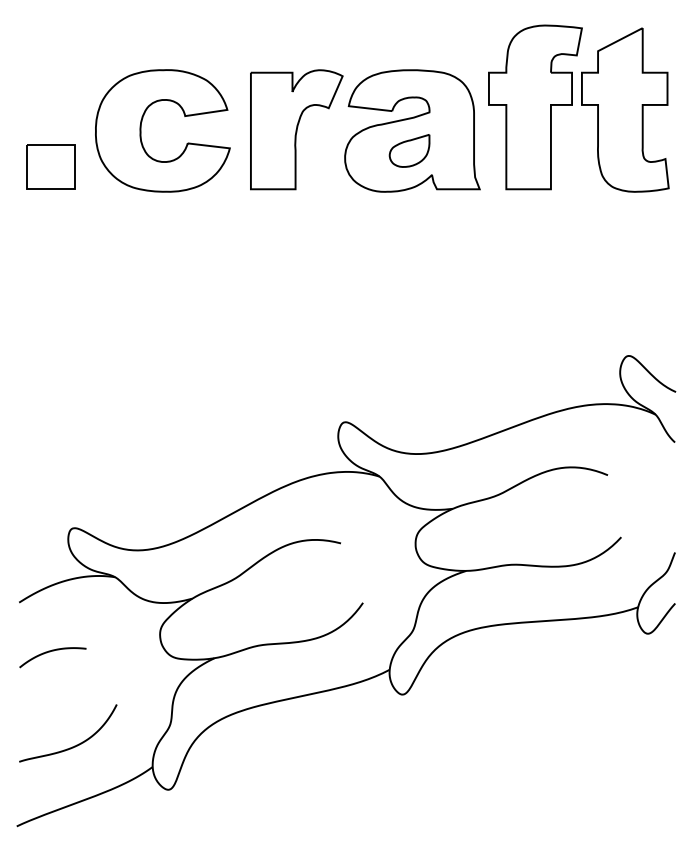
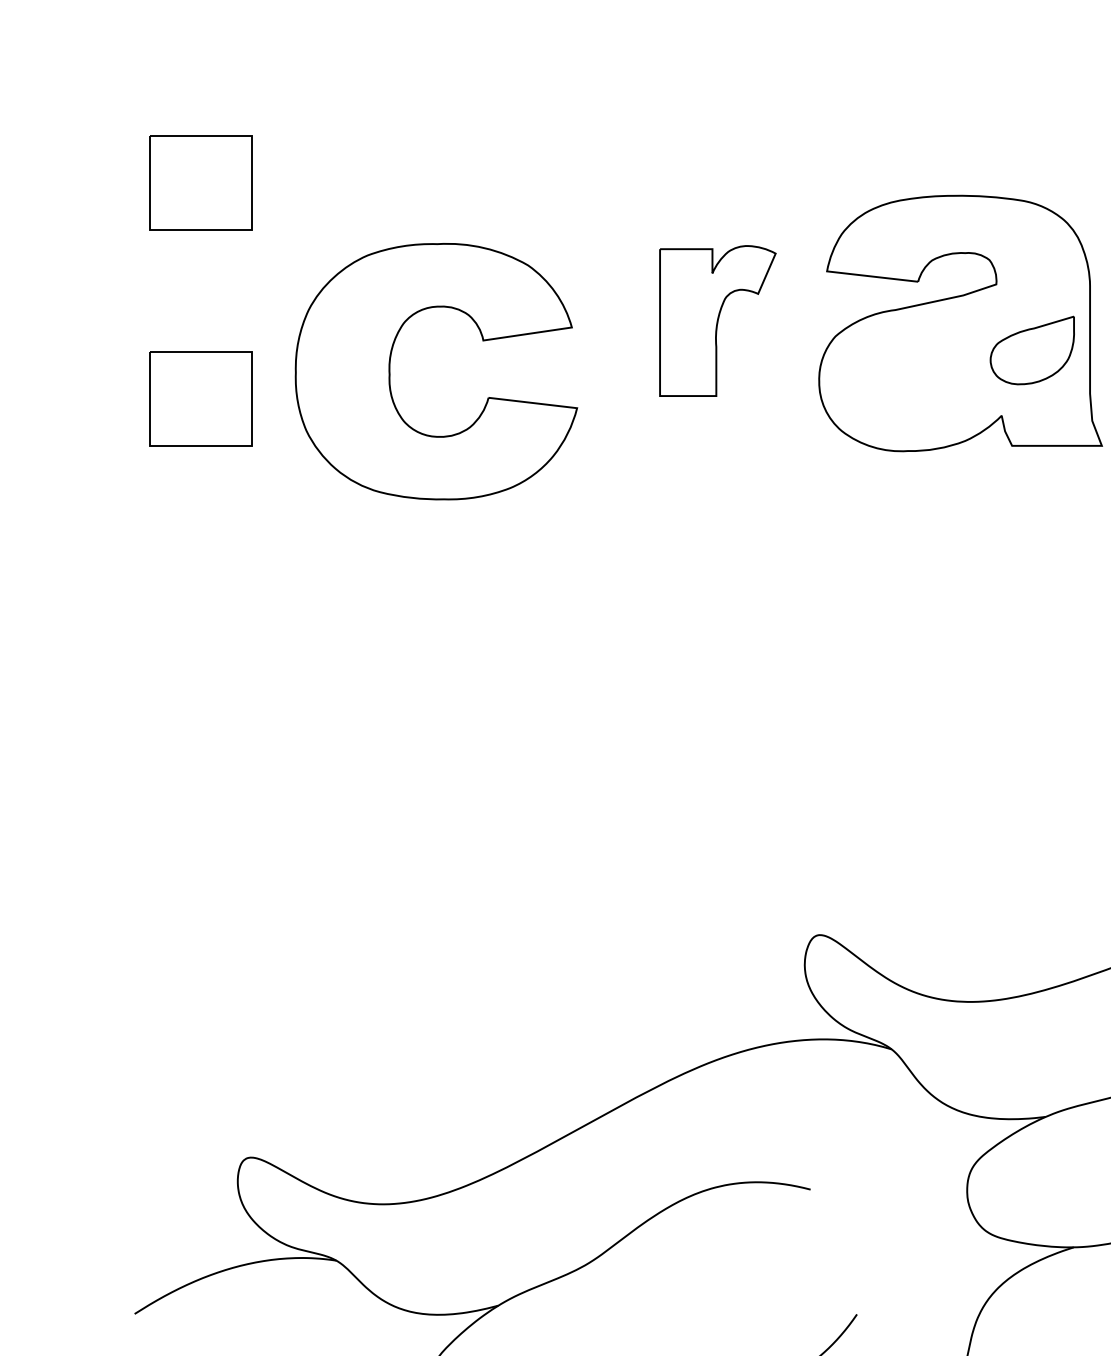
part: (50, 63) -> (200, 181), added
part: (296, 129) -> (717, 320), size x0.6
part: (141, 130) -> (391, 370), moved
part: (409, 150) -> (1032, 349), moved

